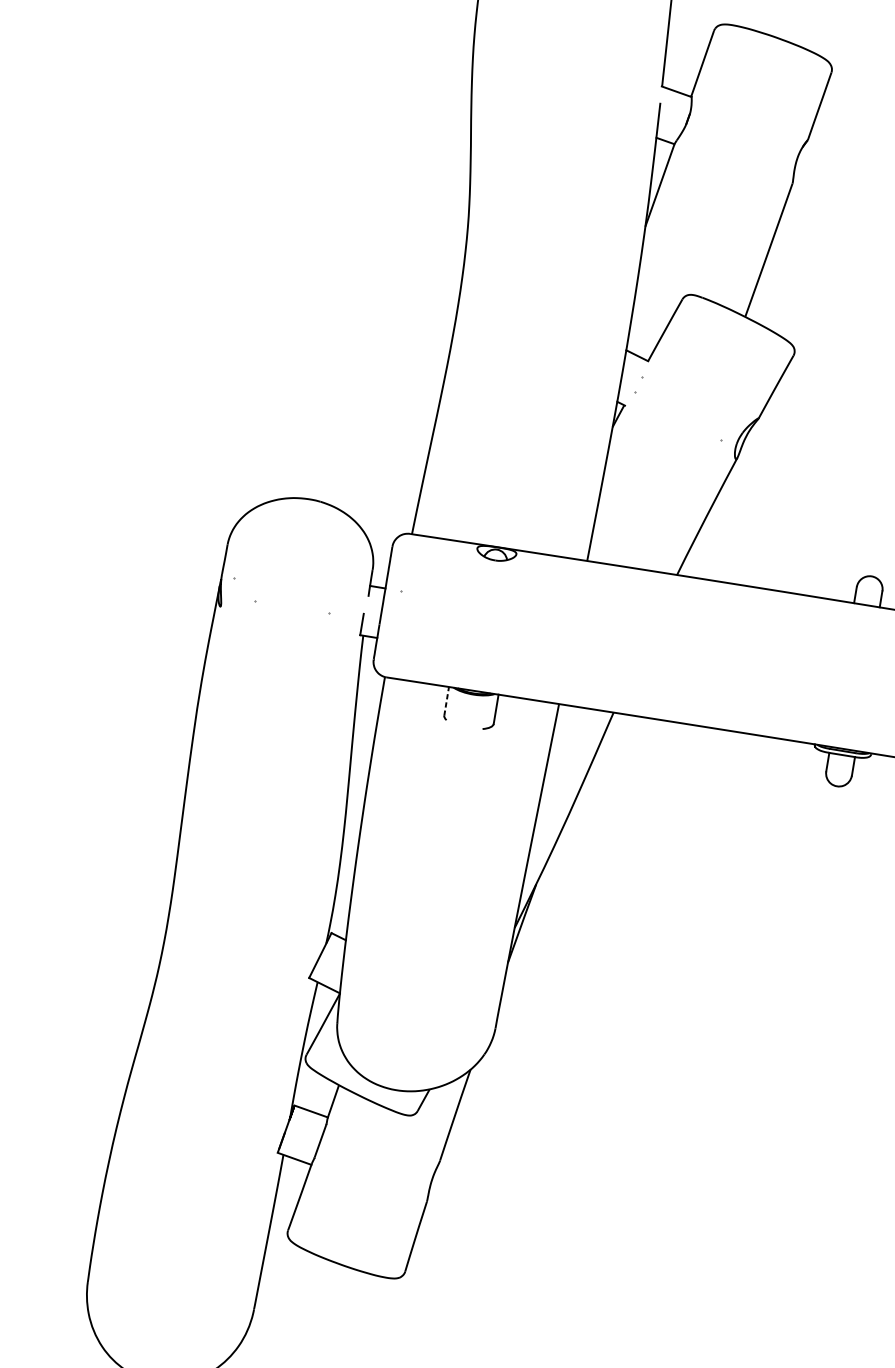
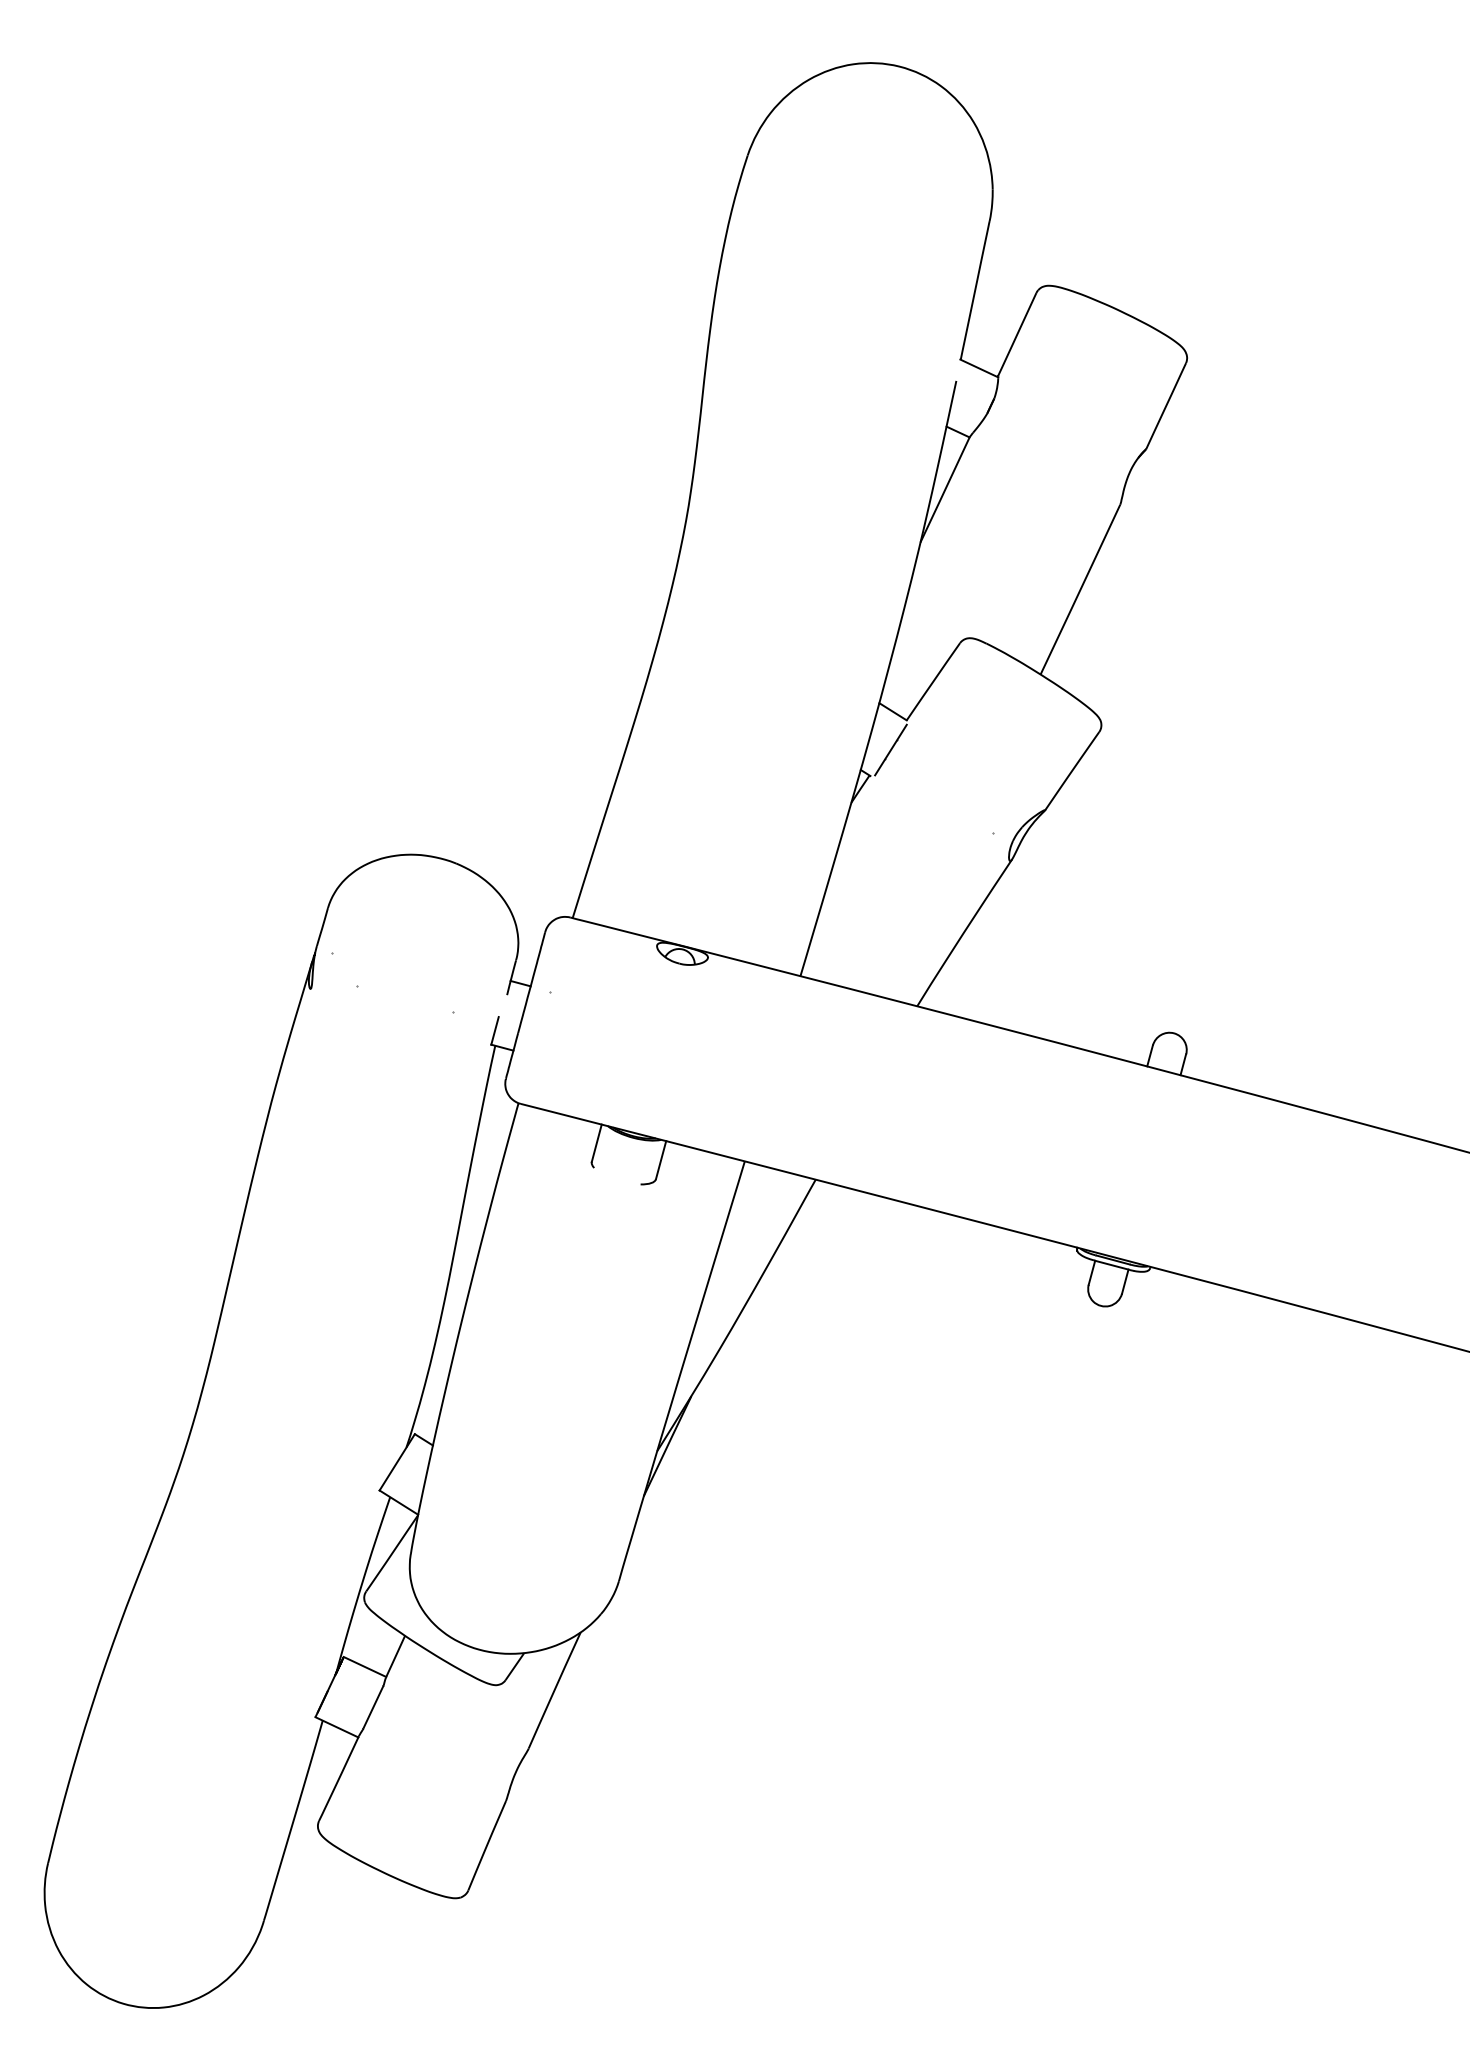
line: (638, 384) -> (890, 749), added
line: (446, 700) -> (596, 1142), dashed -> solid

